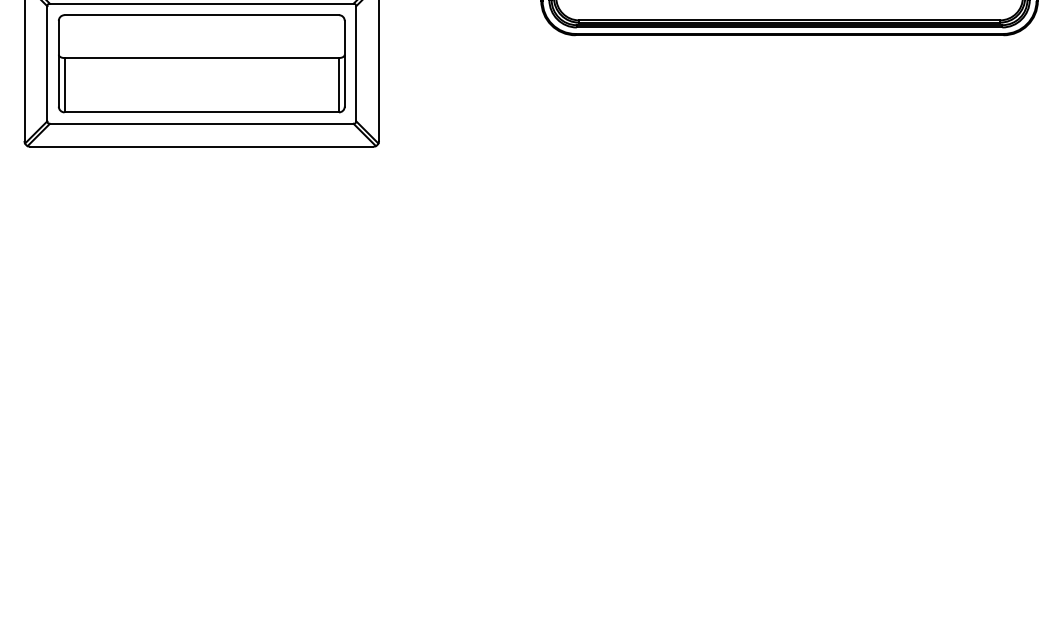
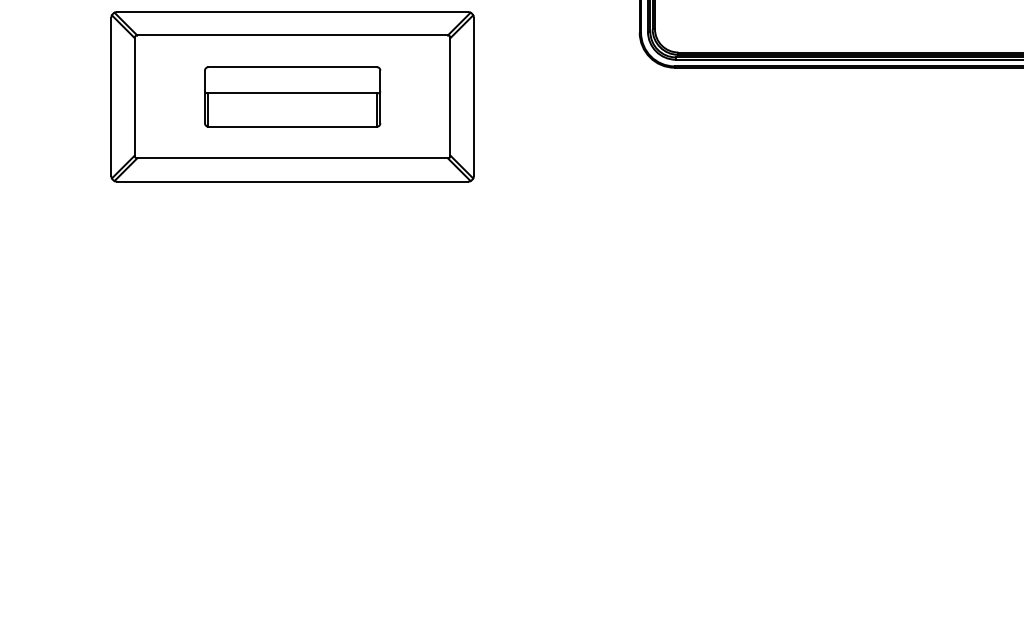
part: (201, 63) -> (292, 96), size x0.6

